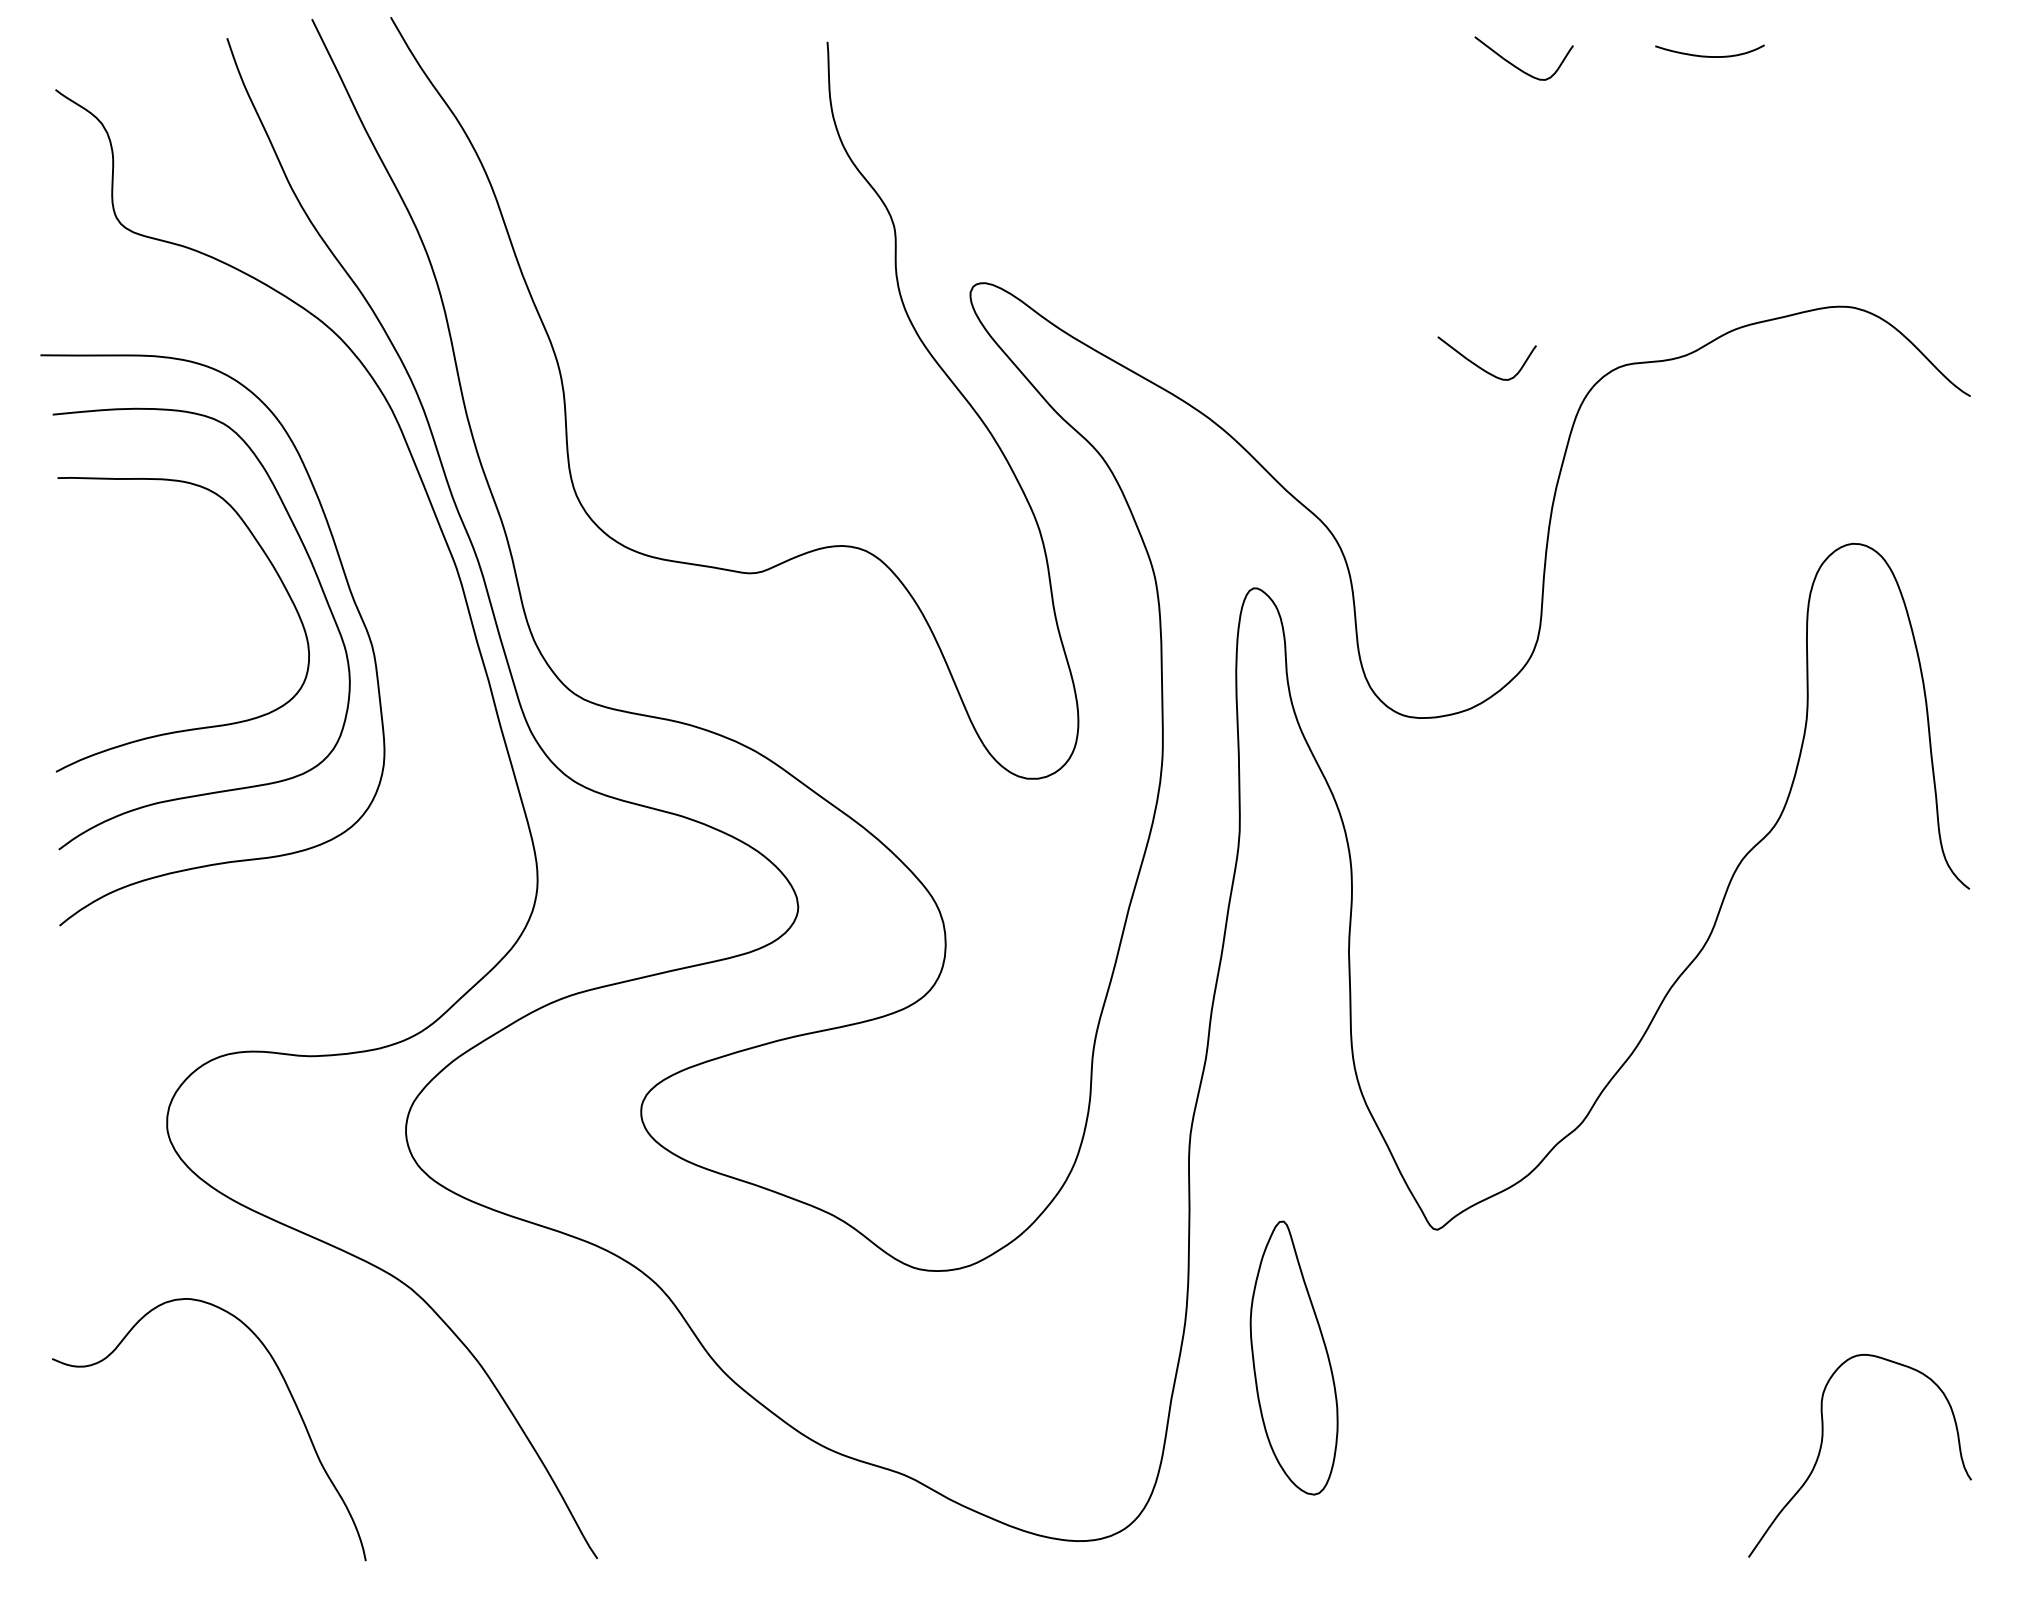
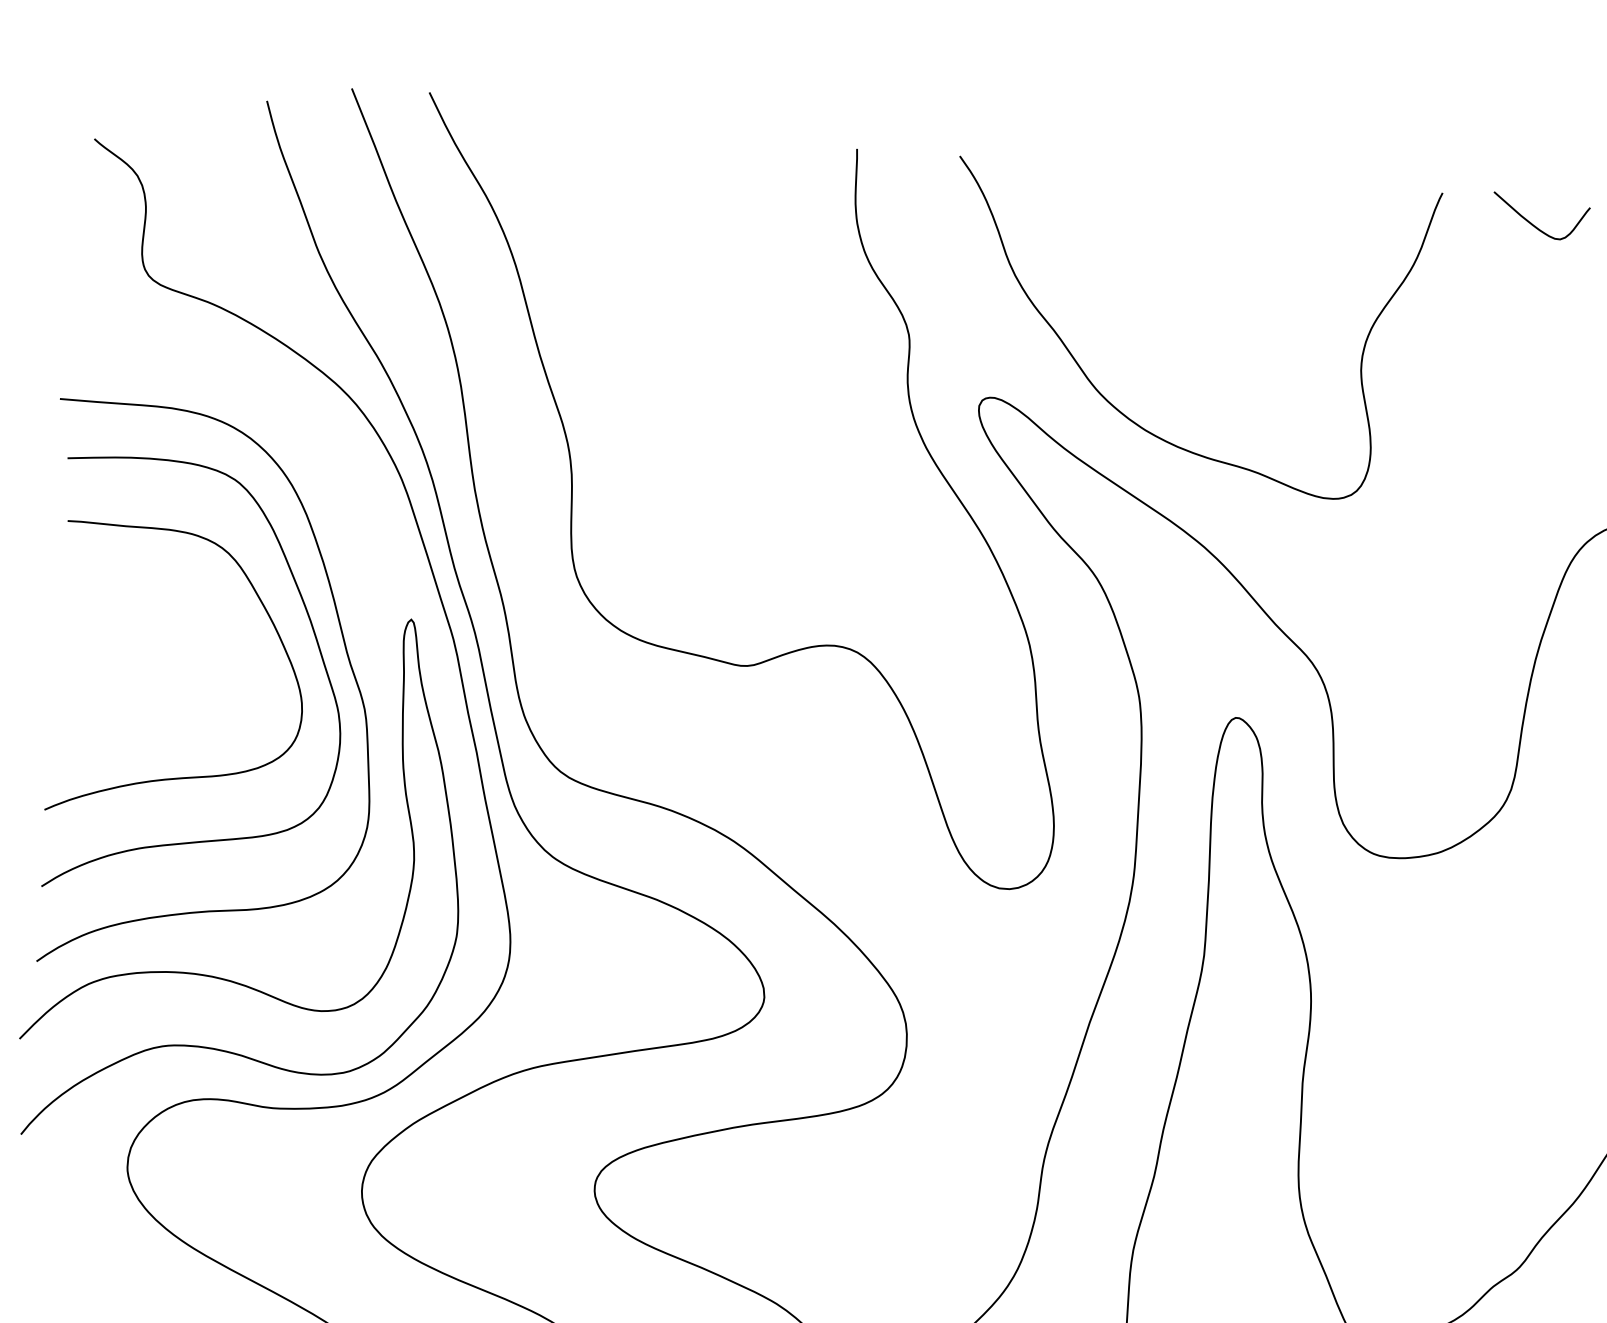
curve: (1119, 290) -> (1125, 415), added
curve: (1481, 367) -> (1476, 517), removed
curve: (250, 928) -> (224, 978), added

